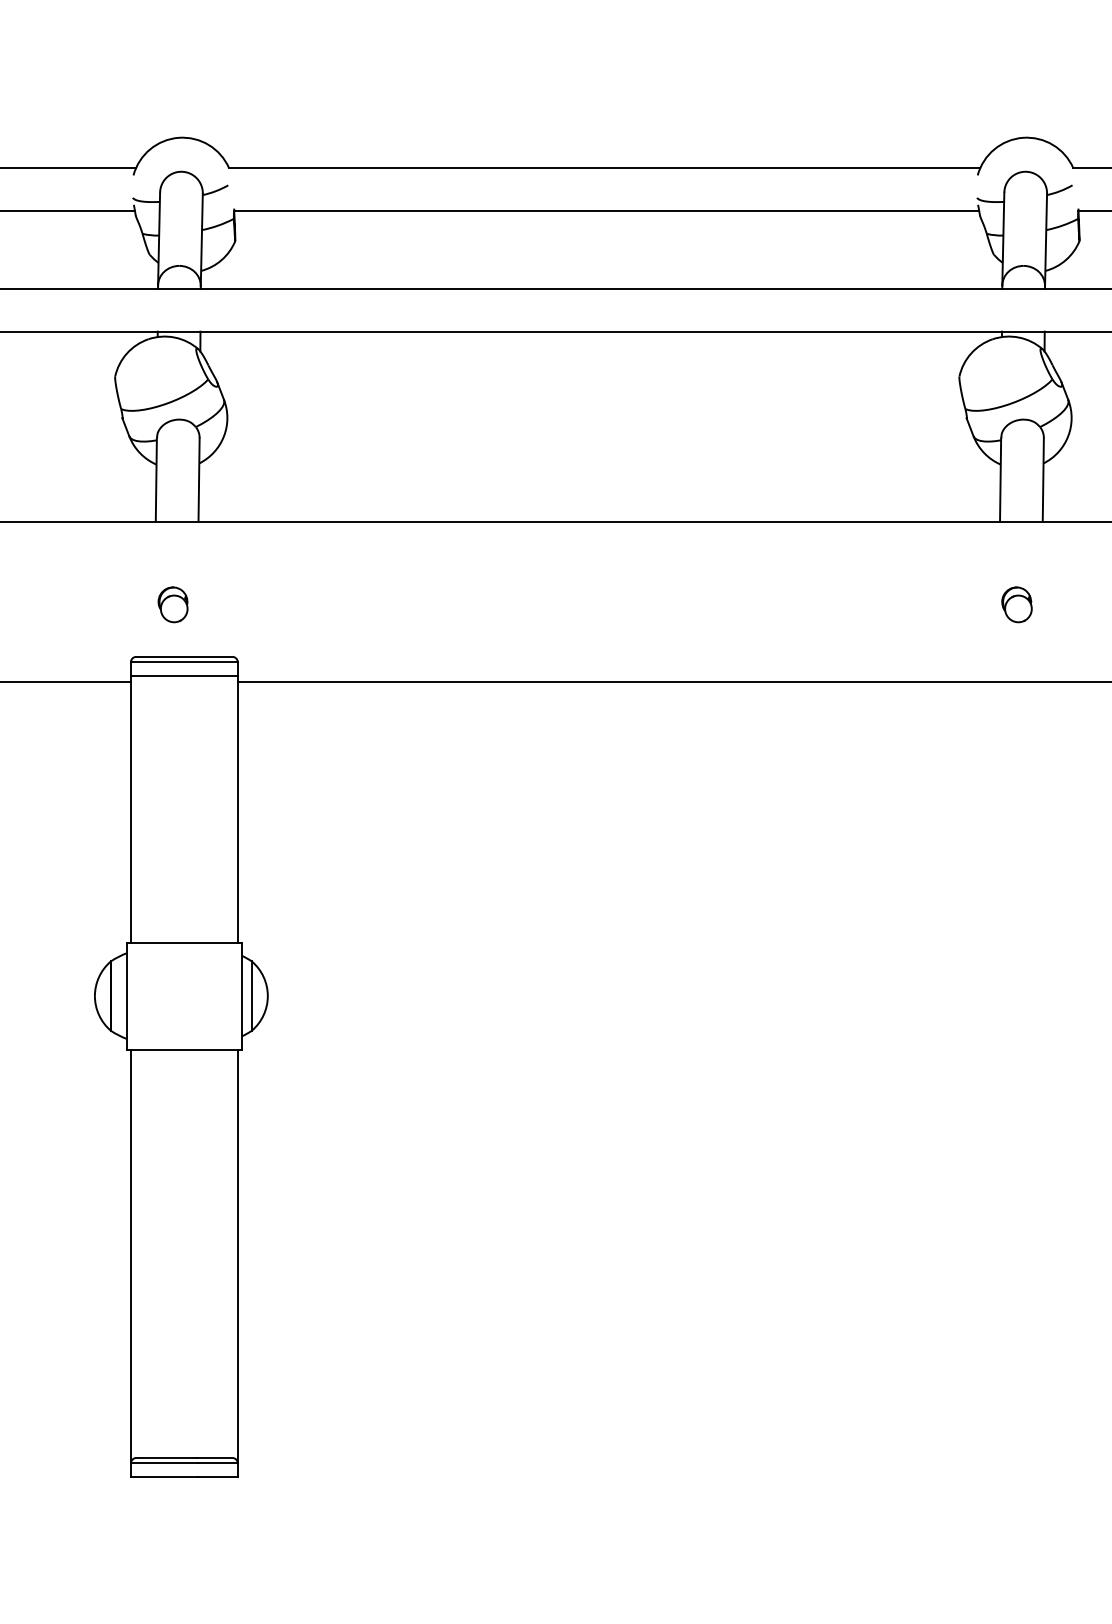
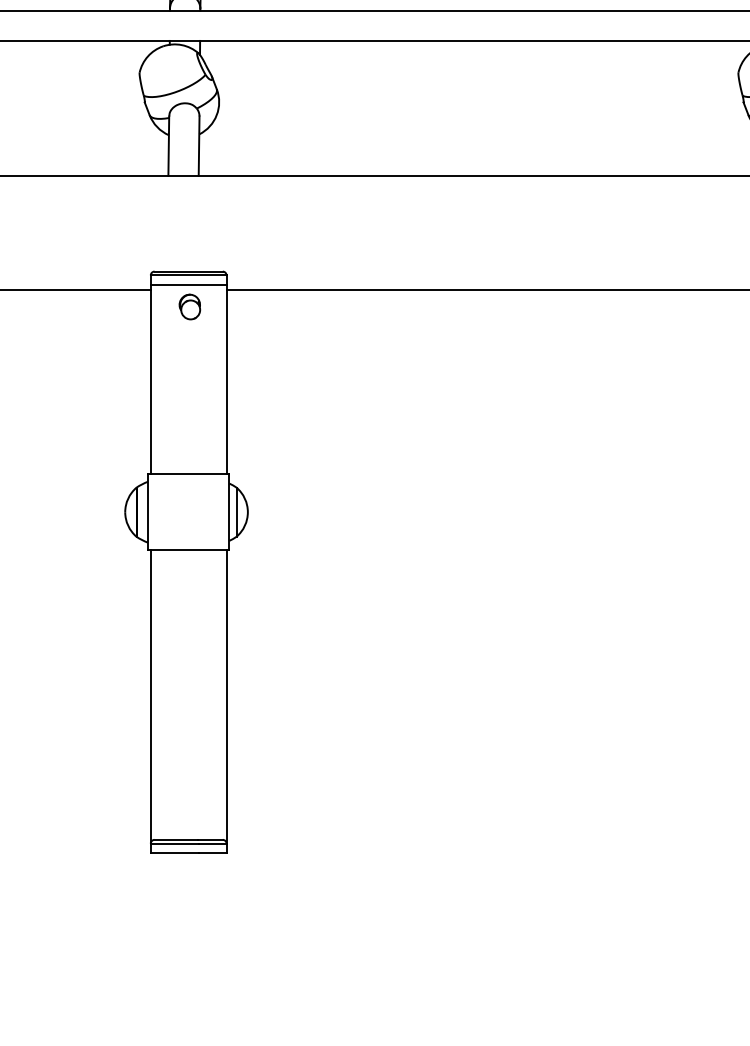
part: (172, 604) -> (189, 306), moved

